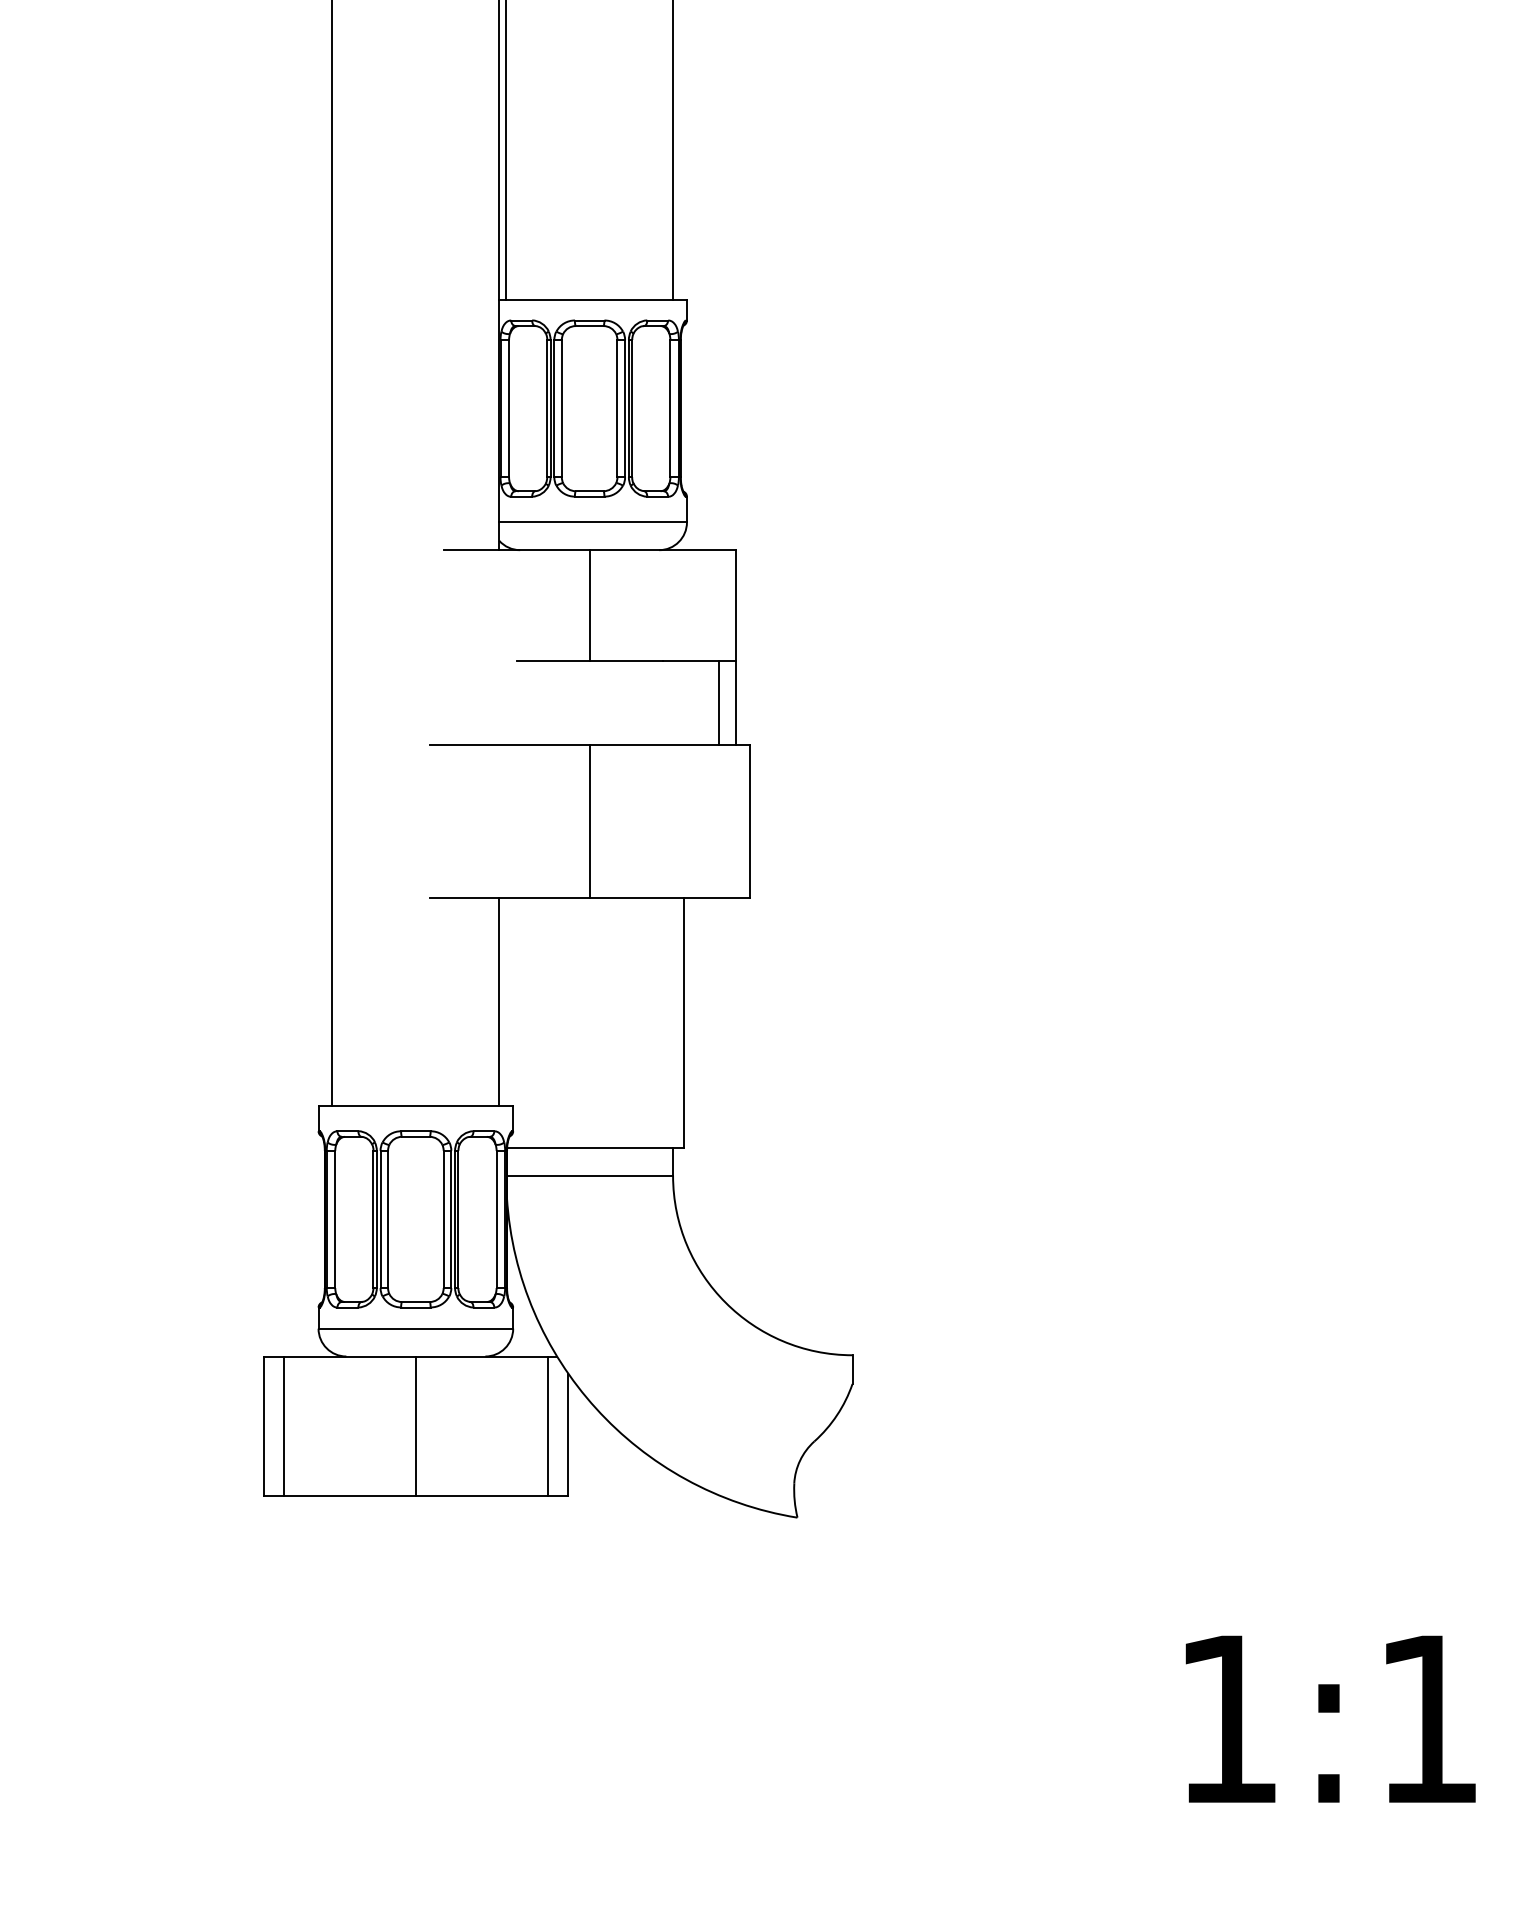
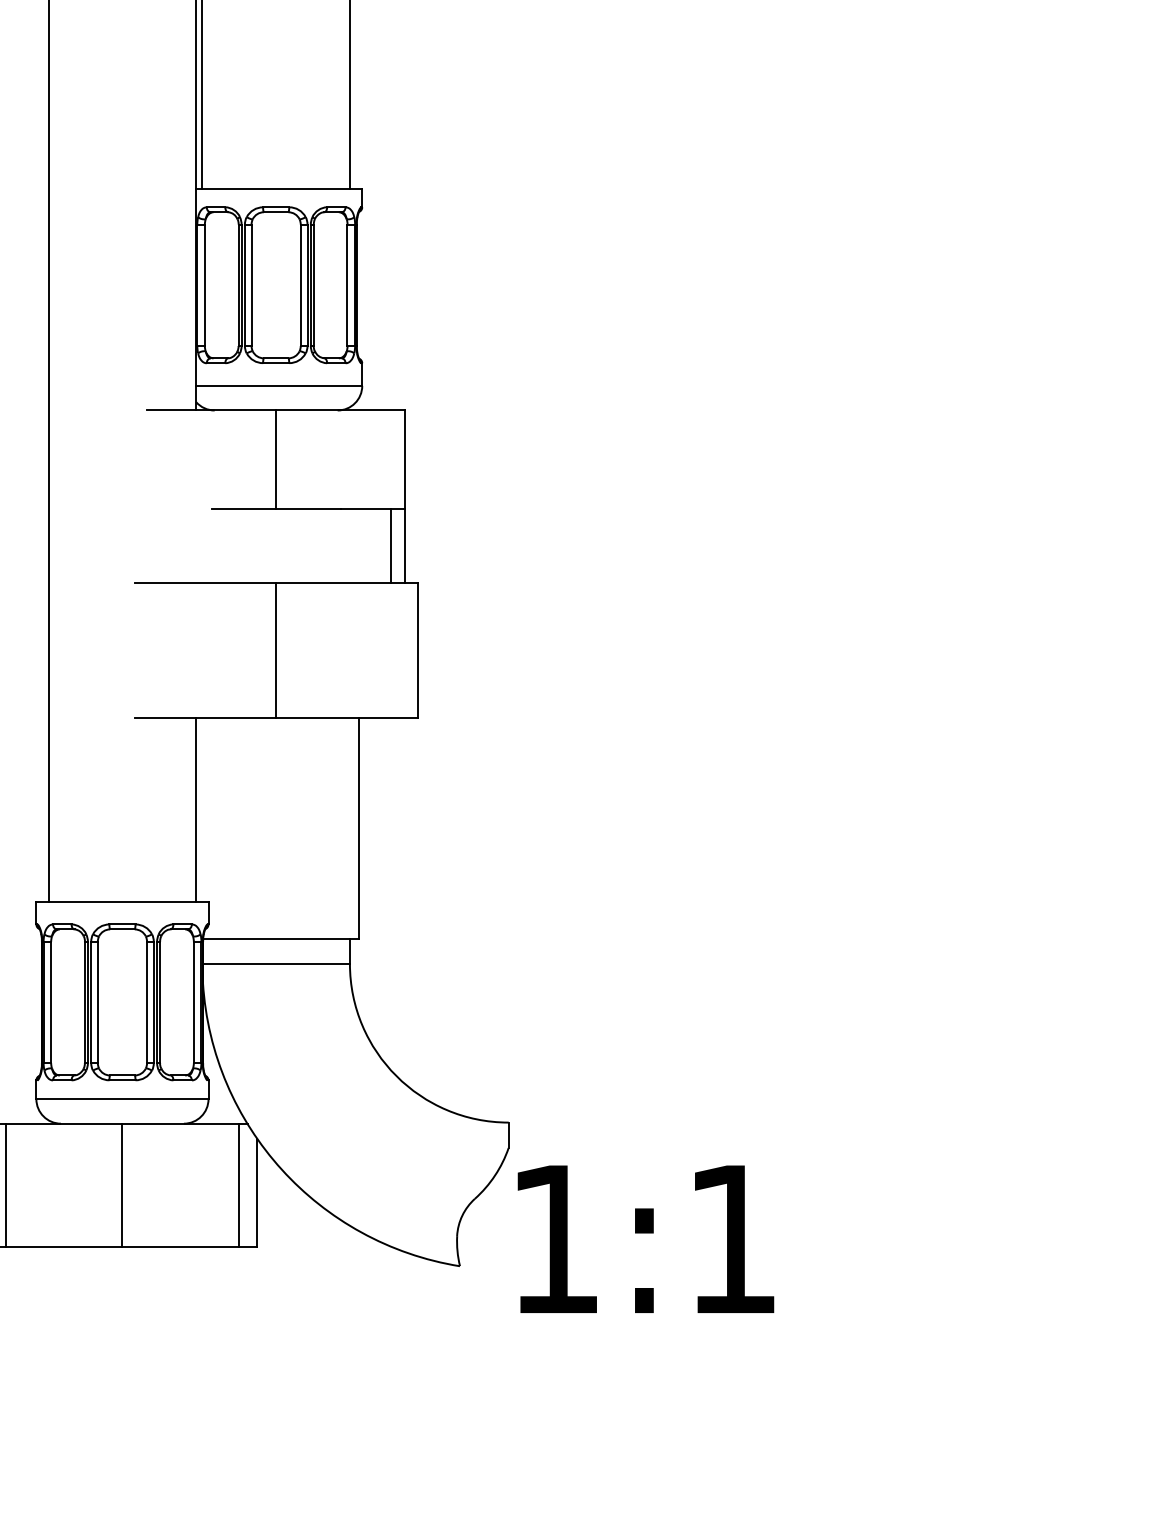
text: (1330, 1718) -> (645, 1238), moved

